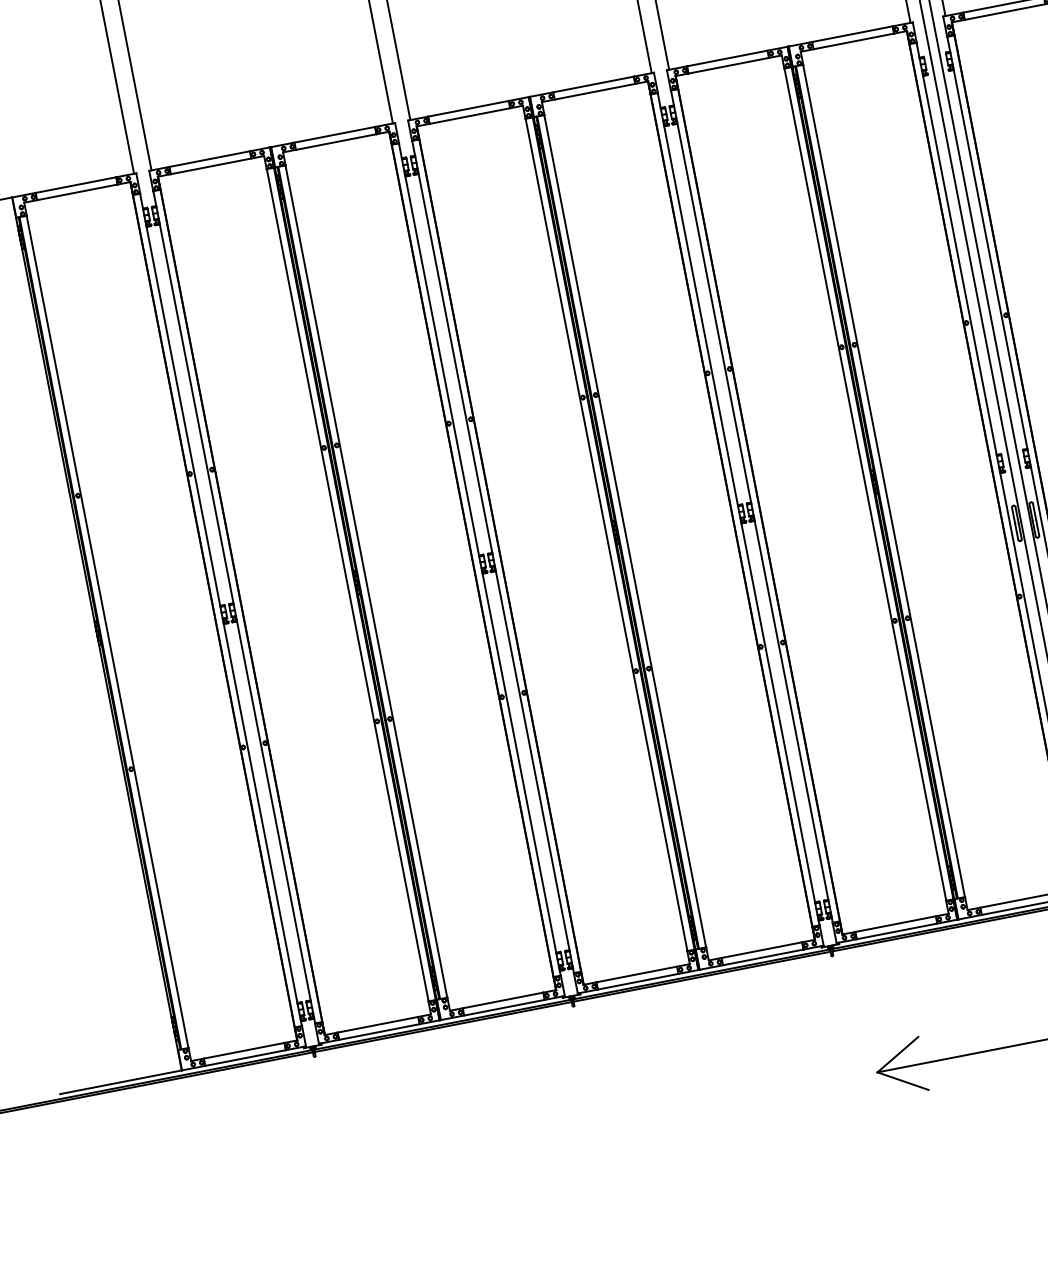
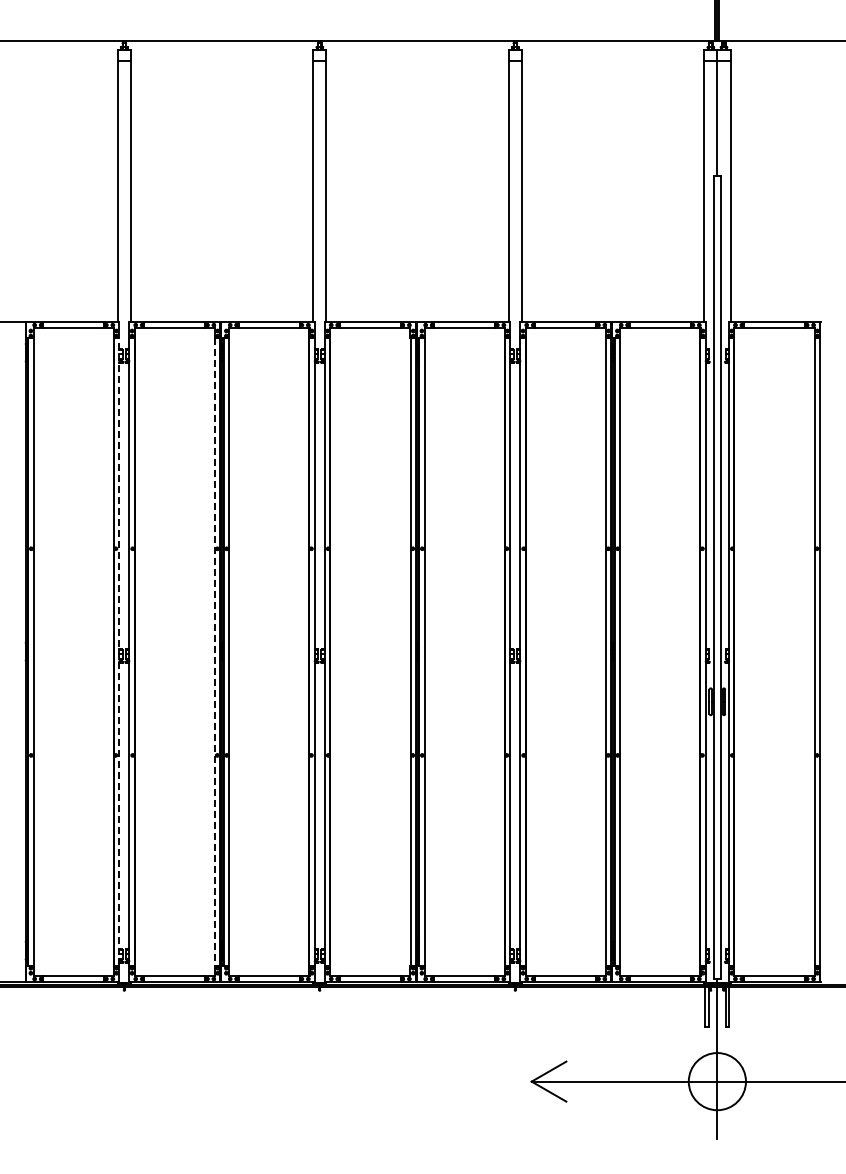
line: (348, 585) -> (215, 652), solid -> dashed
line: (221, 608) -> (119, 651), solid -> dashed

